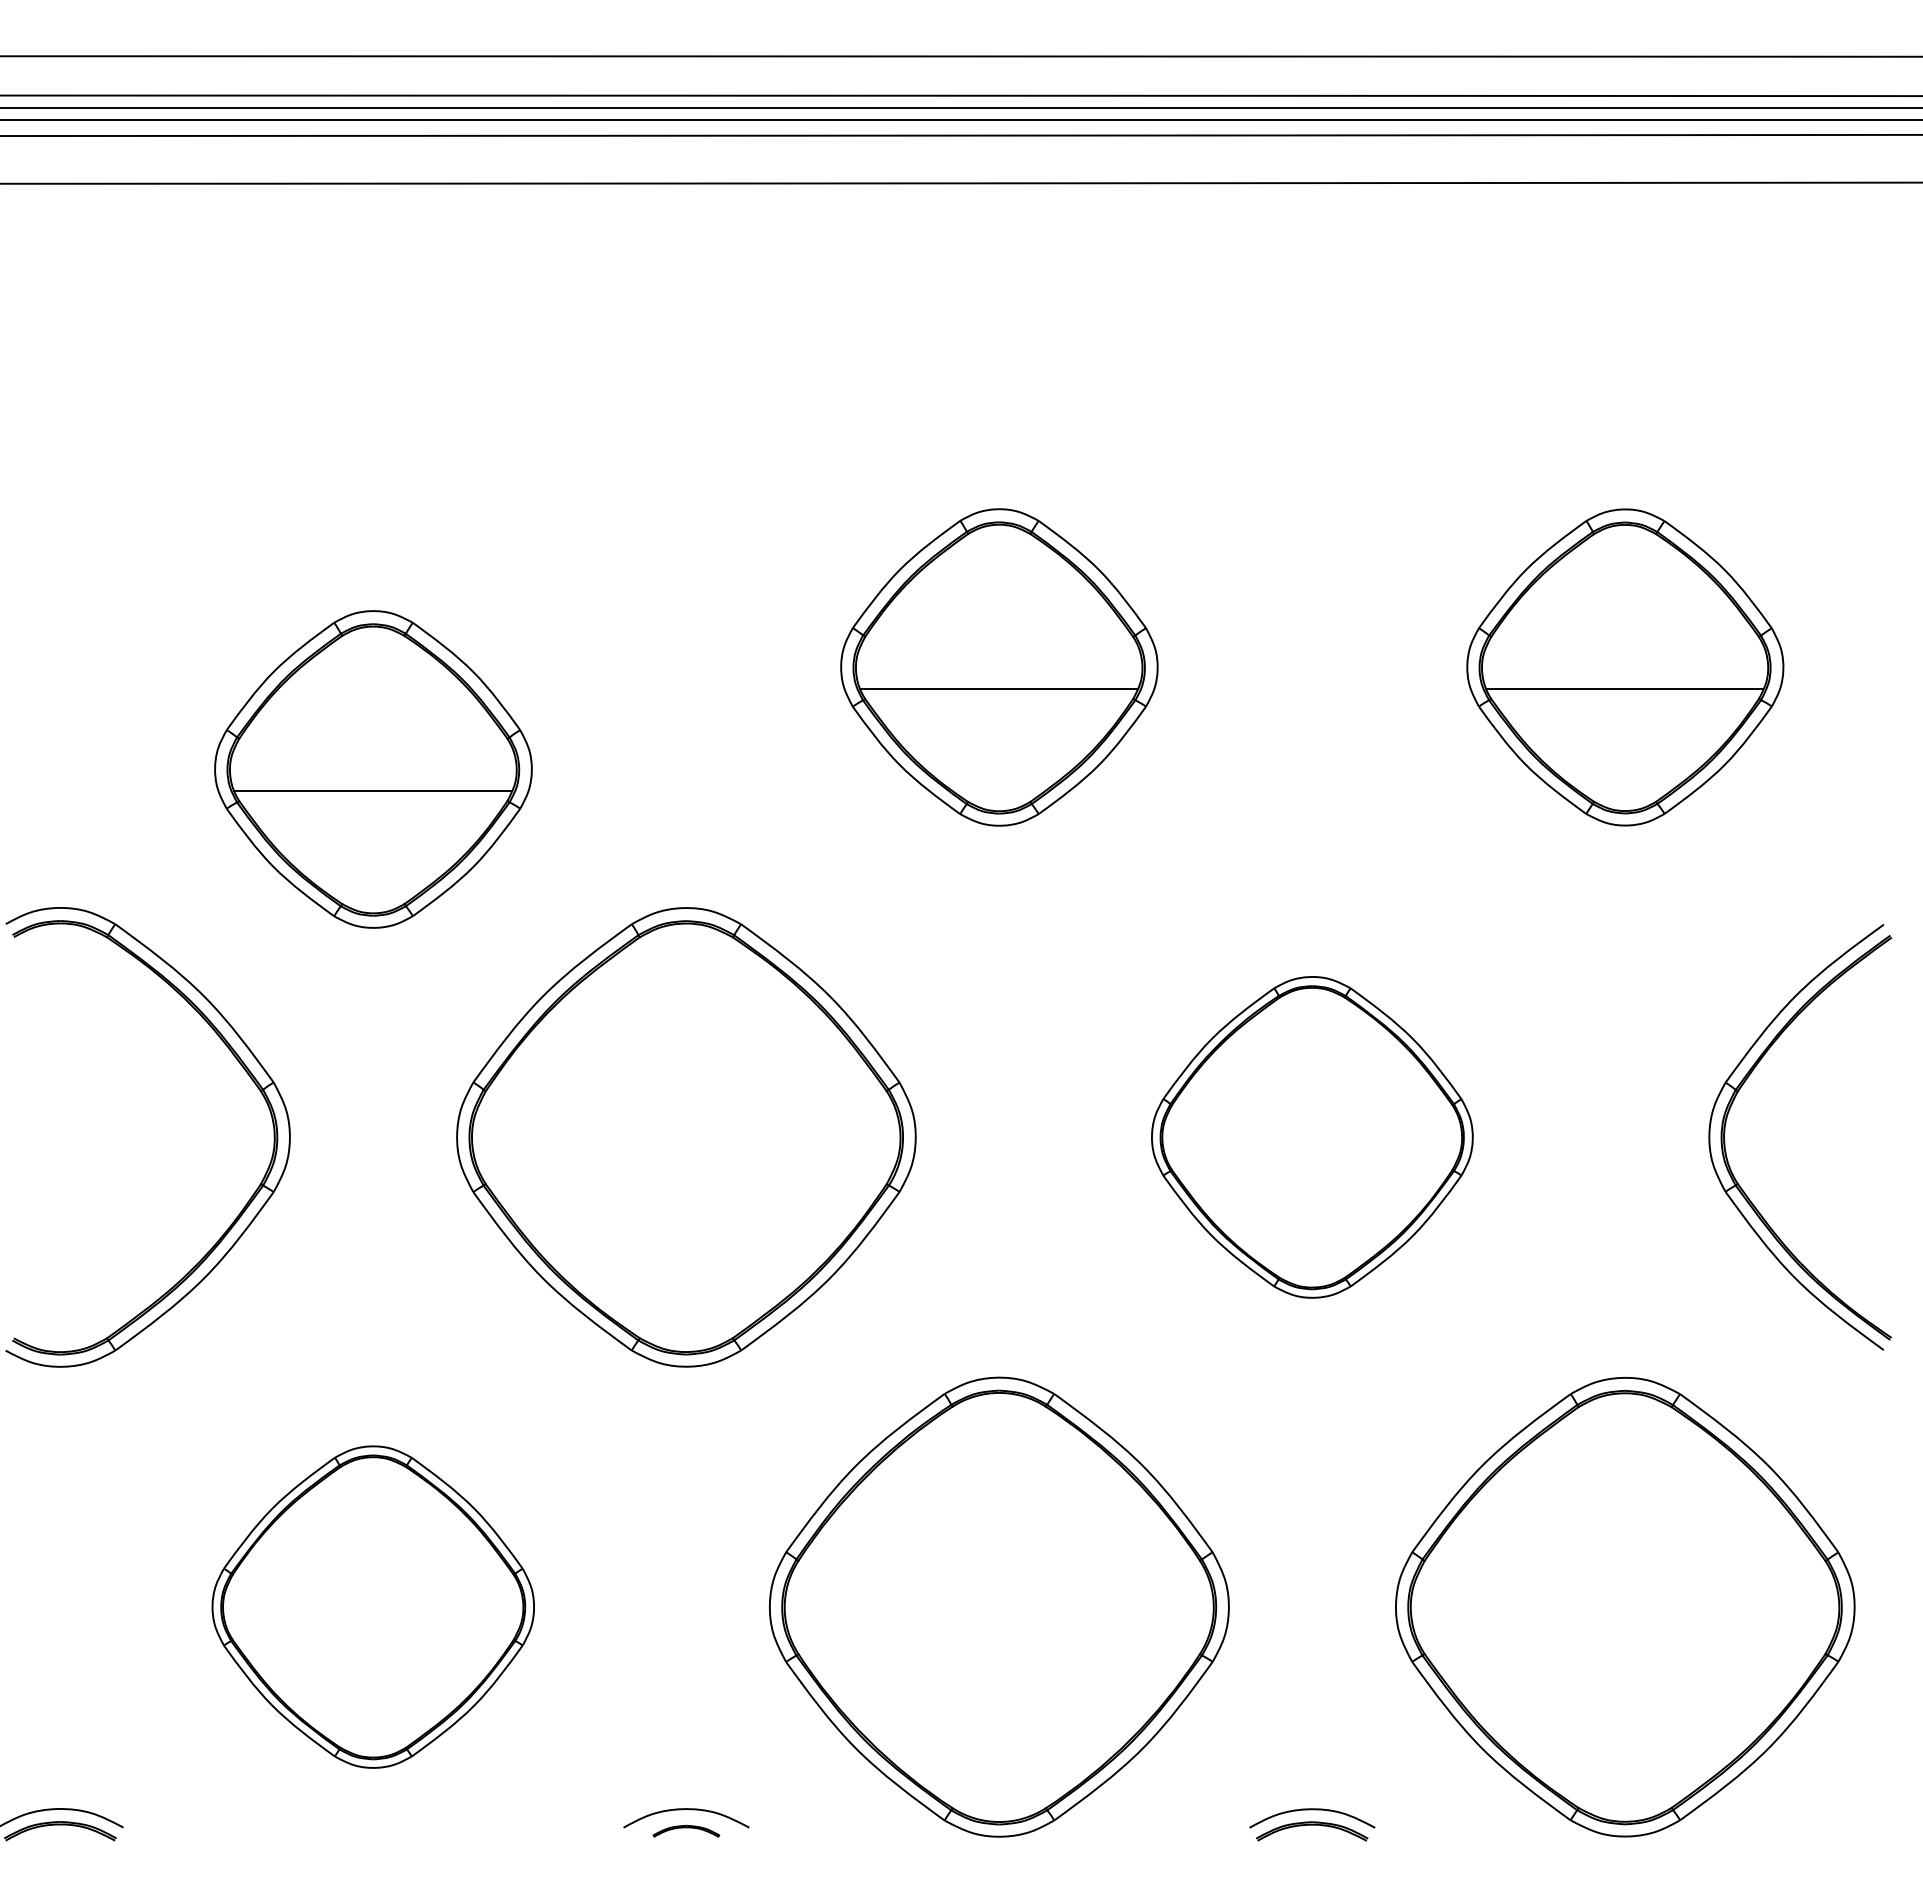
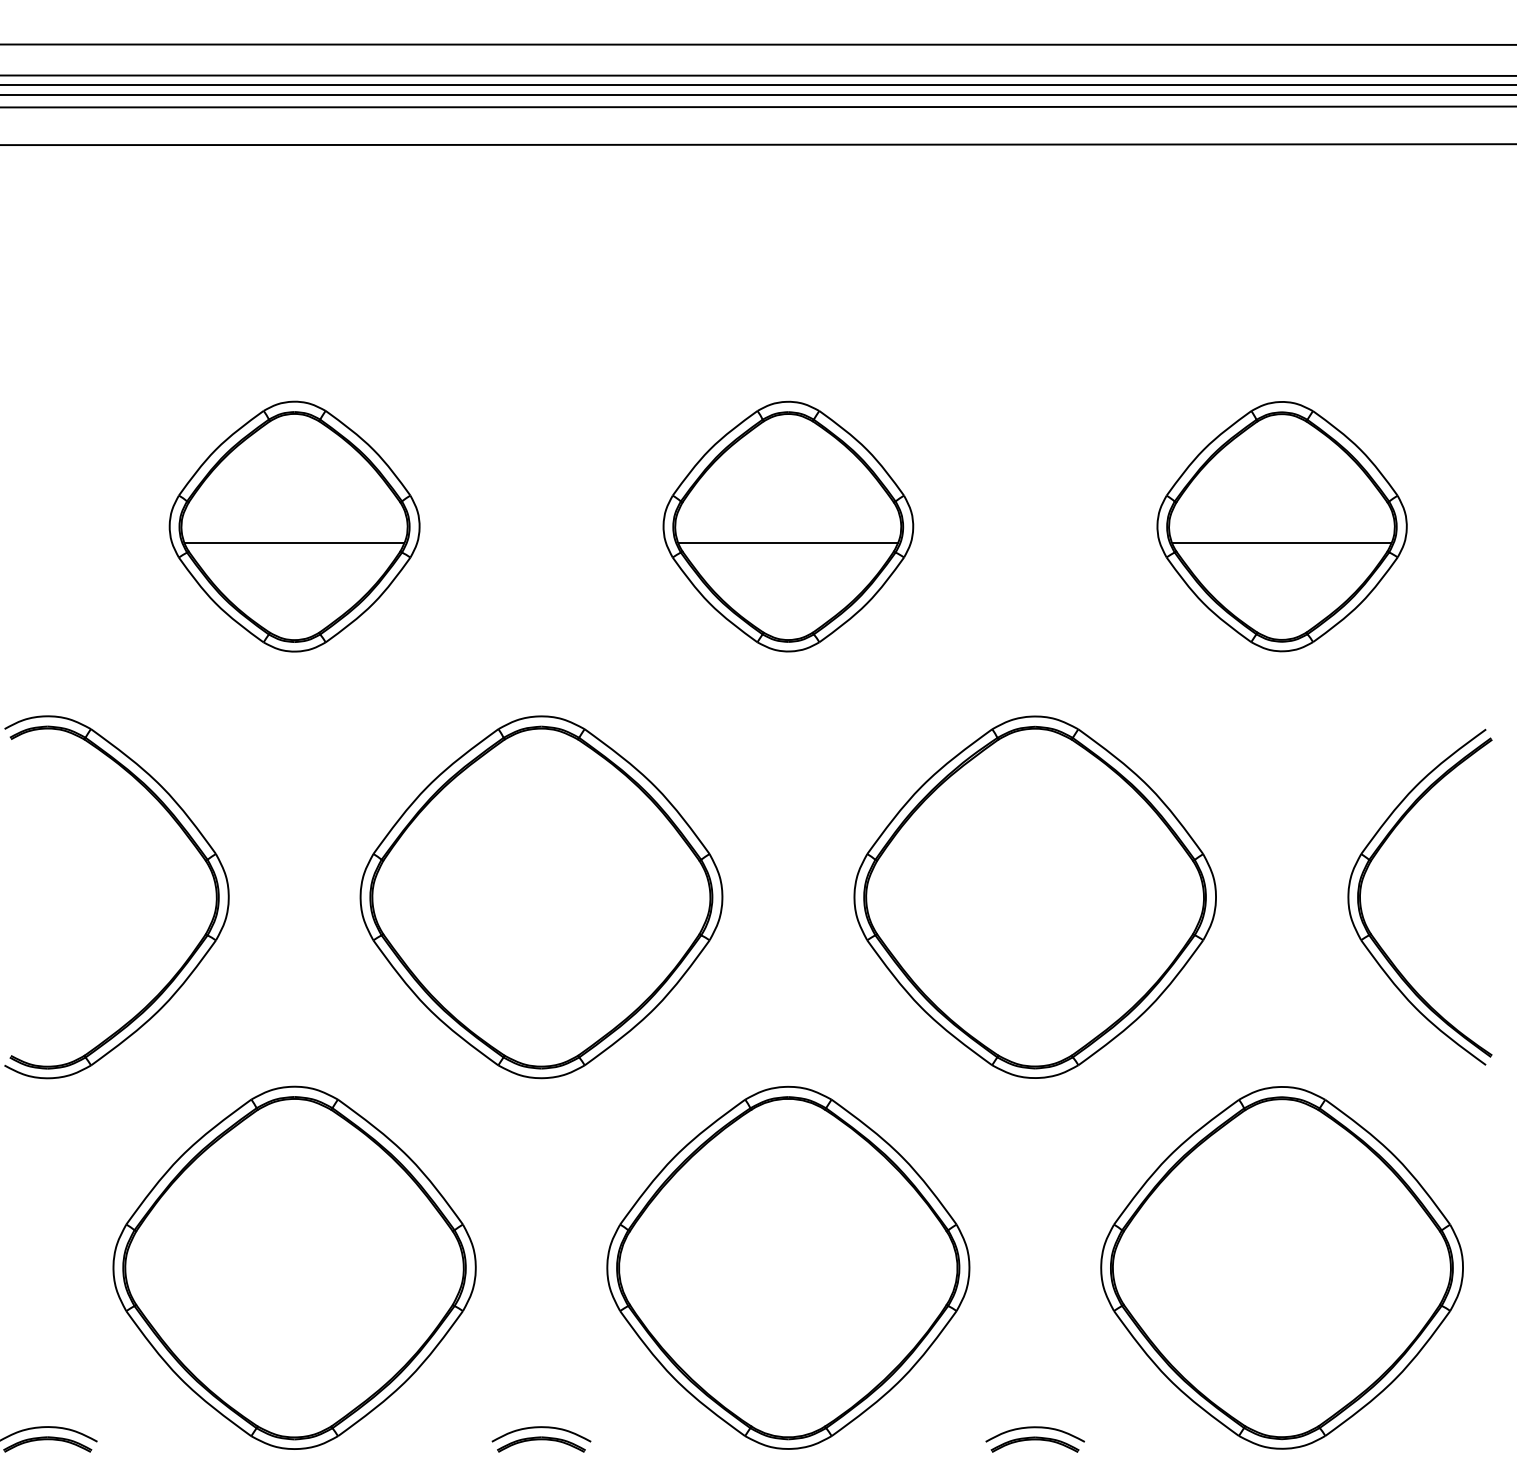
part: (373, 769) -> (294, 526), moved
part: (1312, 1137) -> (1035, 897), size x1.43
part: (372, 1606) -> (293, 1267), size x1.43
part: (686, 1831) -> (541, 1444), size x1.67

